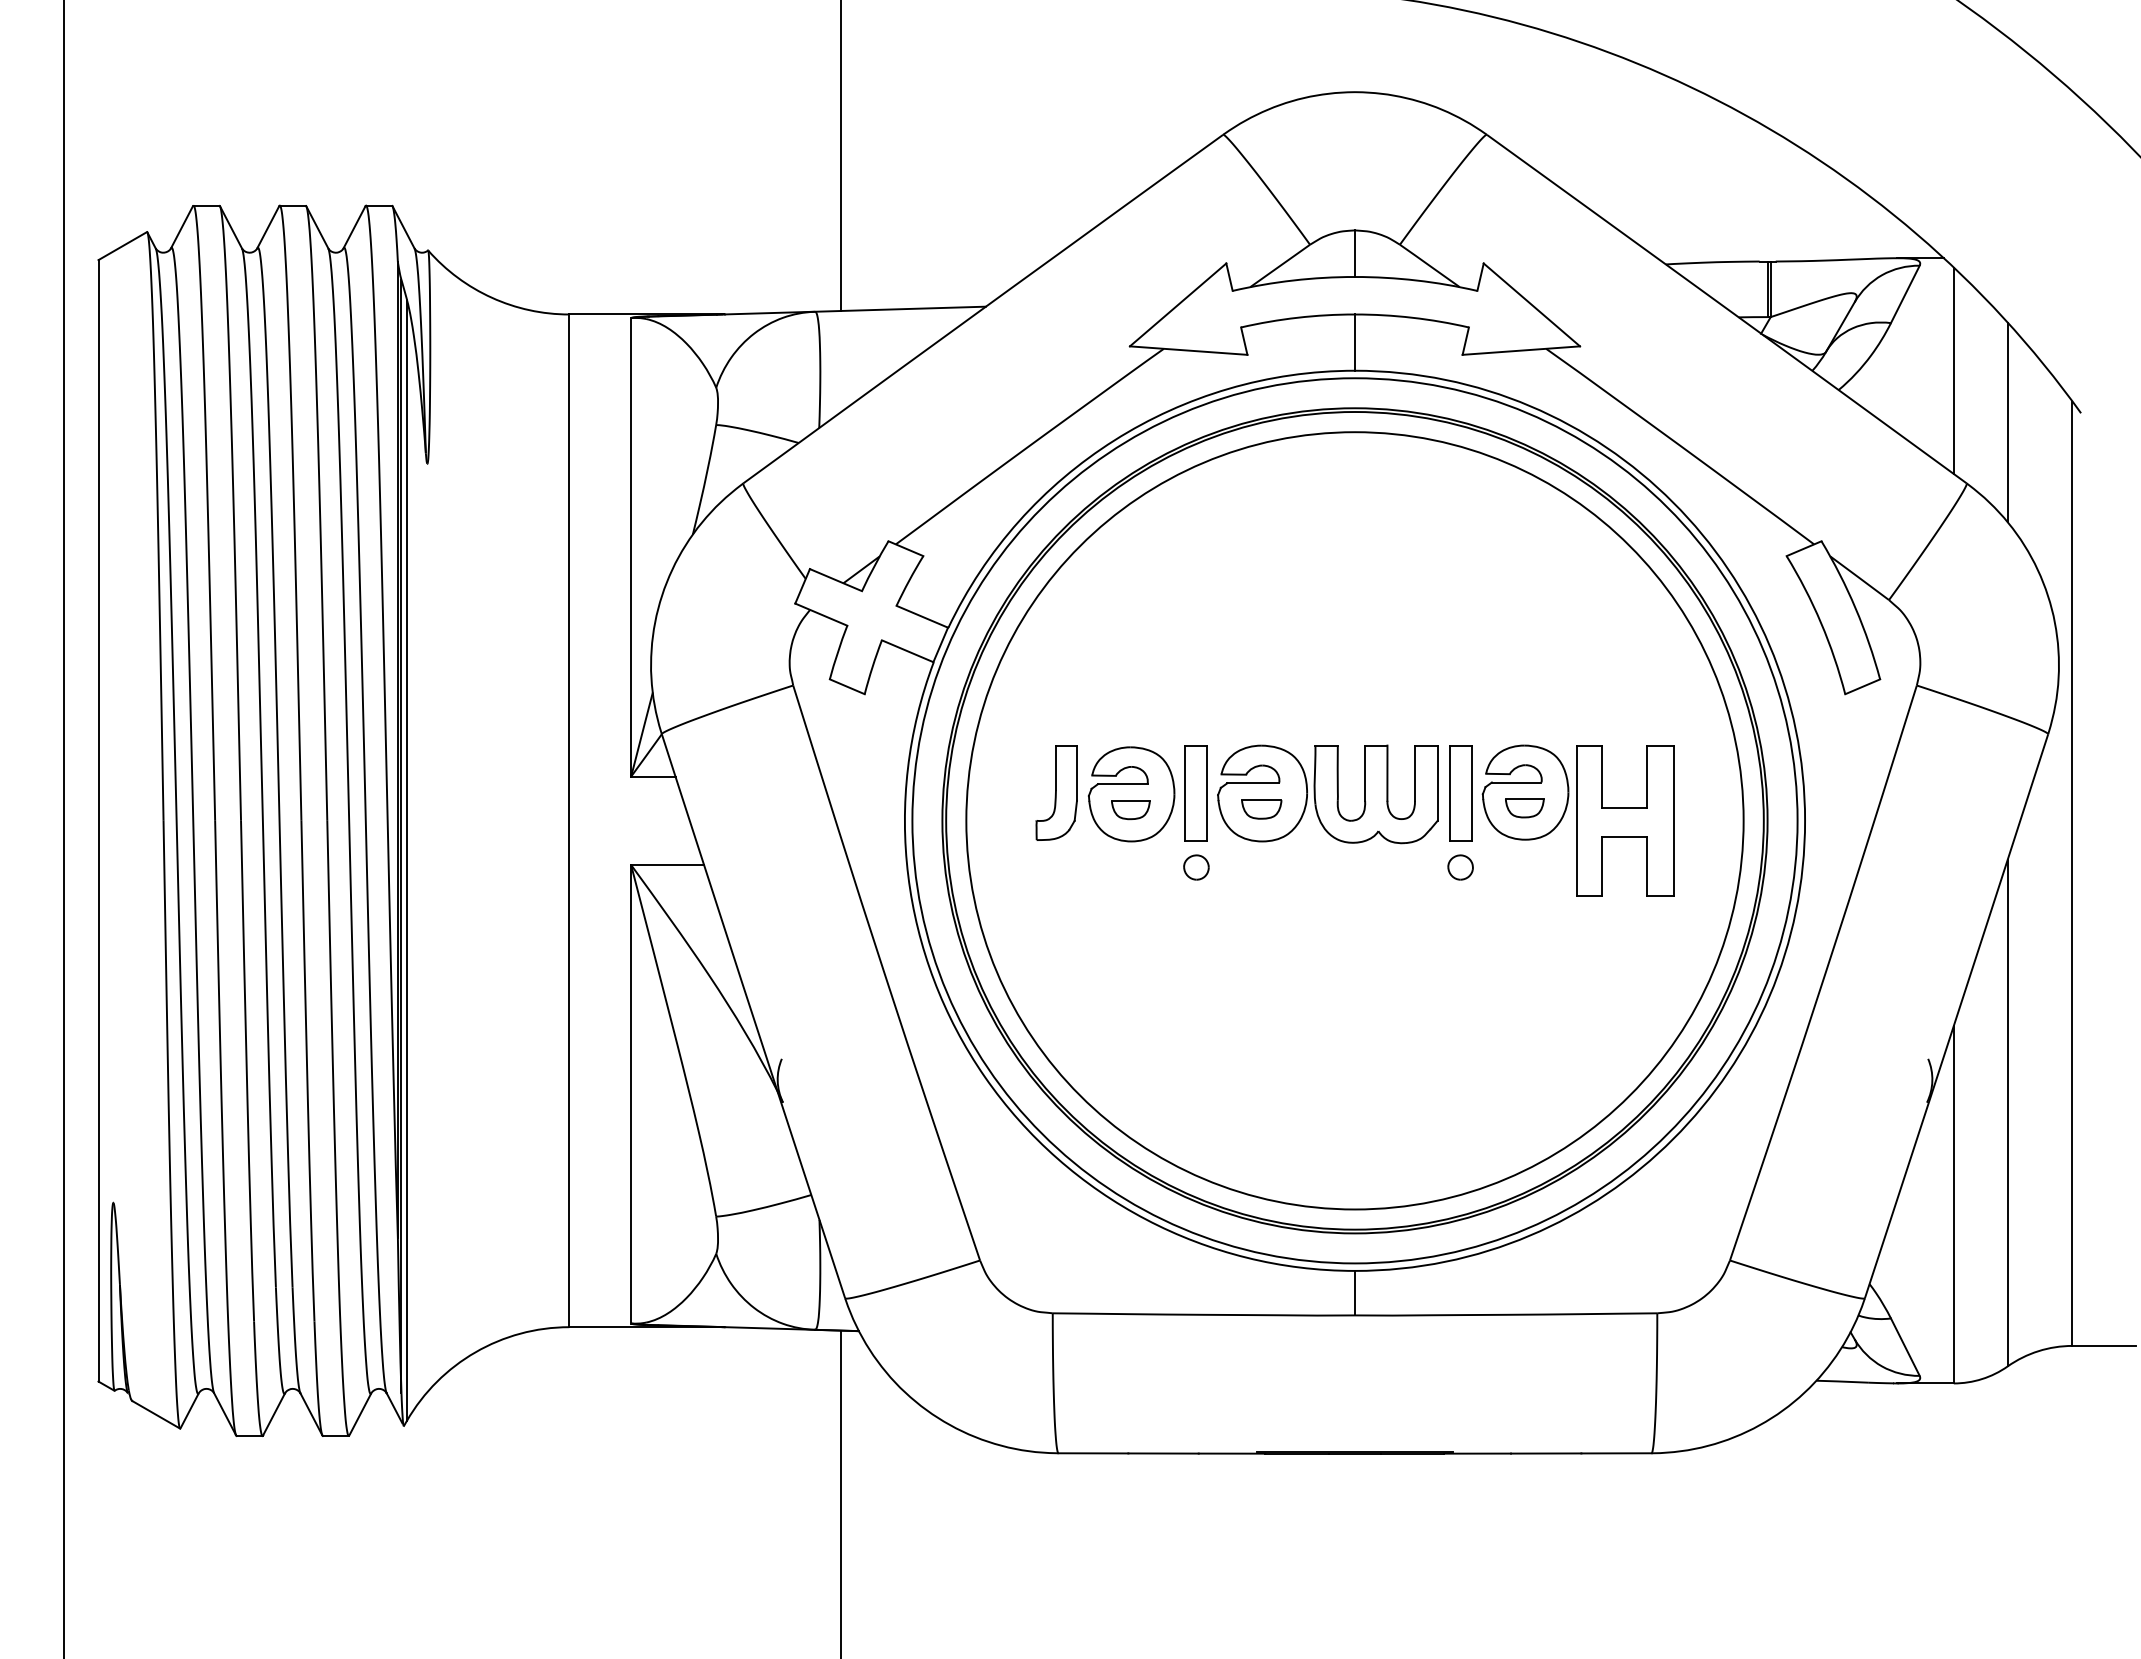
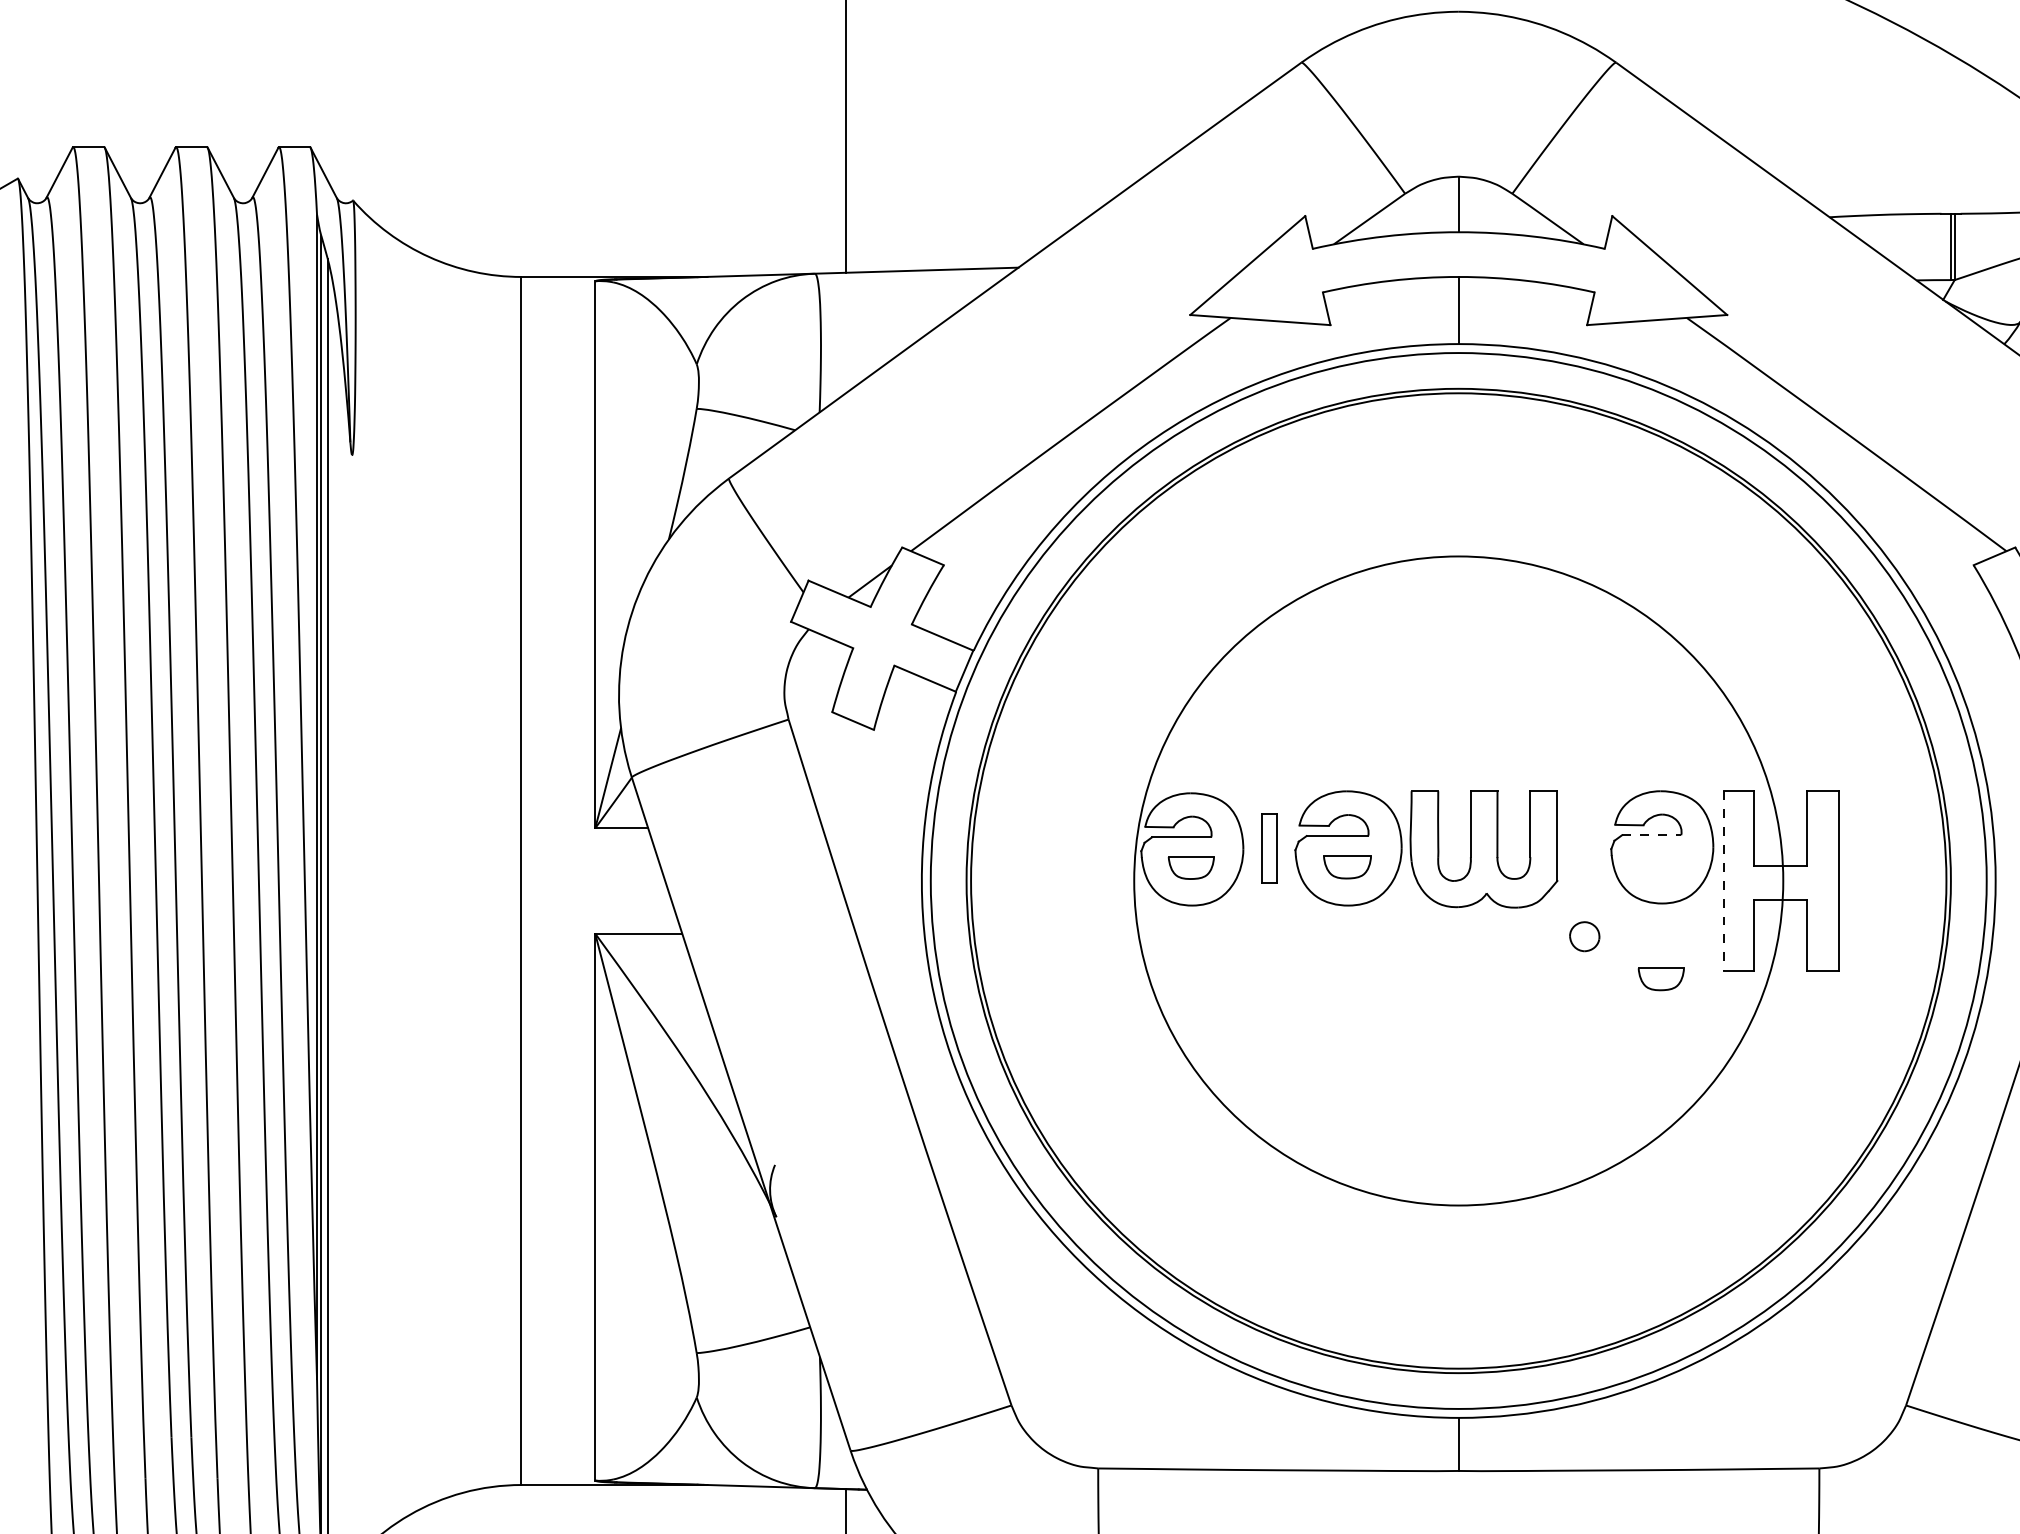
line: (1516, 782) -> (1651, 835), solid -> dashed
part: (1056, 792) -> (1102, 847), removed
part: (1195, 793) -> (1268, 848), size x0.6
part: (1460, 793) -> (1584, 848), removed
part: (1524, 808) -> (1660, 979), moved
circle: (1354, 820) -> (1458, 880), size x0.7
line: (1577, 821) -> (1724, 881), solid -> dashed
part: (1196, 867) -> (1269, 936), removed

